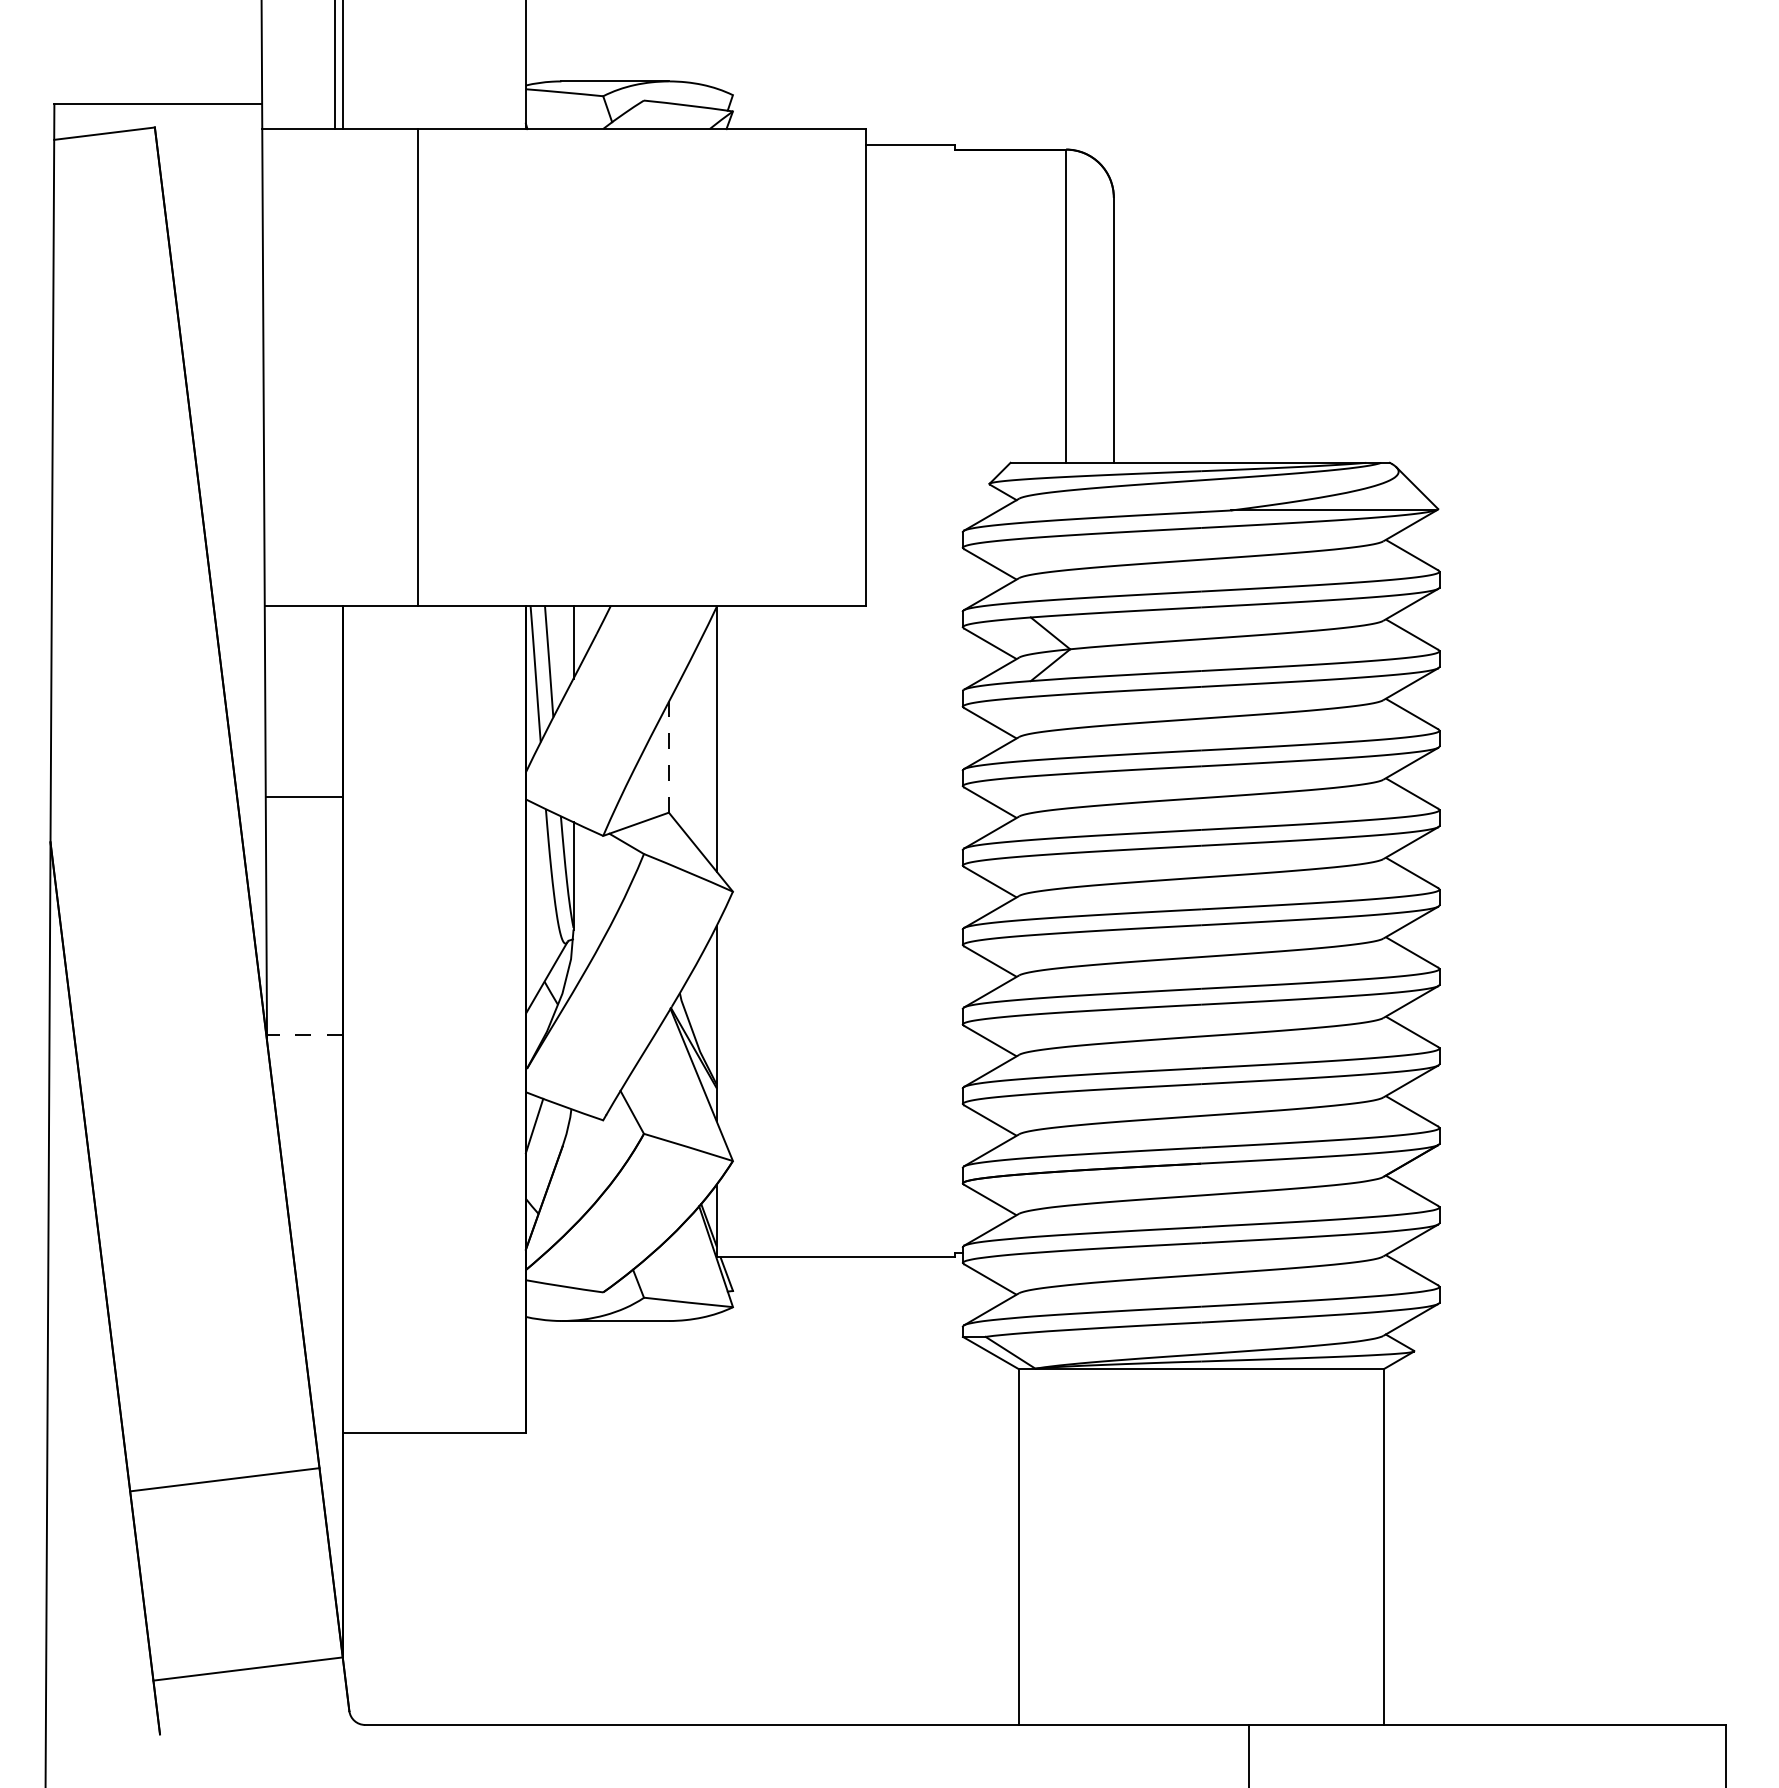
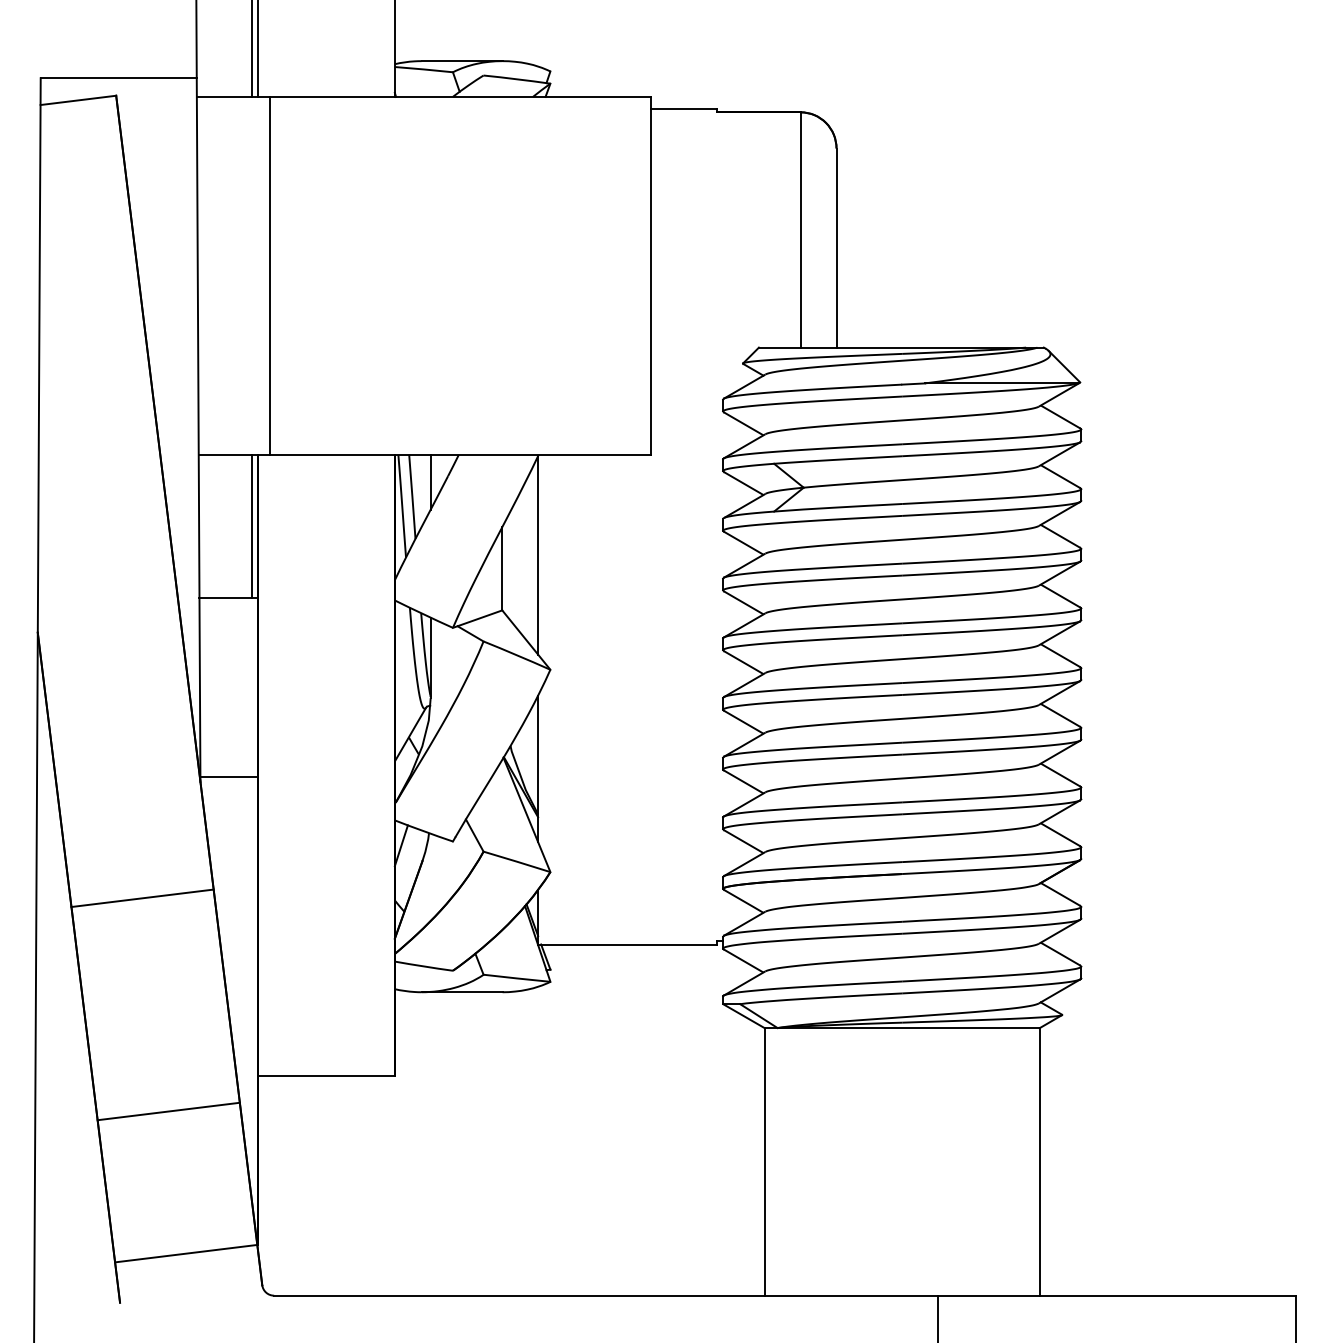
line: (417, 366) -> (269, 275), moved
line: (335, 700) -> (251, 526), added
line: (669, 756) -> (502, 568), dashed -> solid
line: (305, 1035) -> (229, 777), dashed -> solid
line: (189, 1196) -> (142, 898), added

